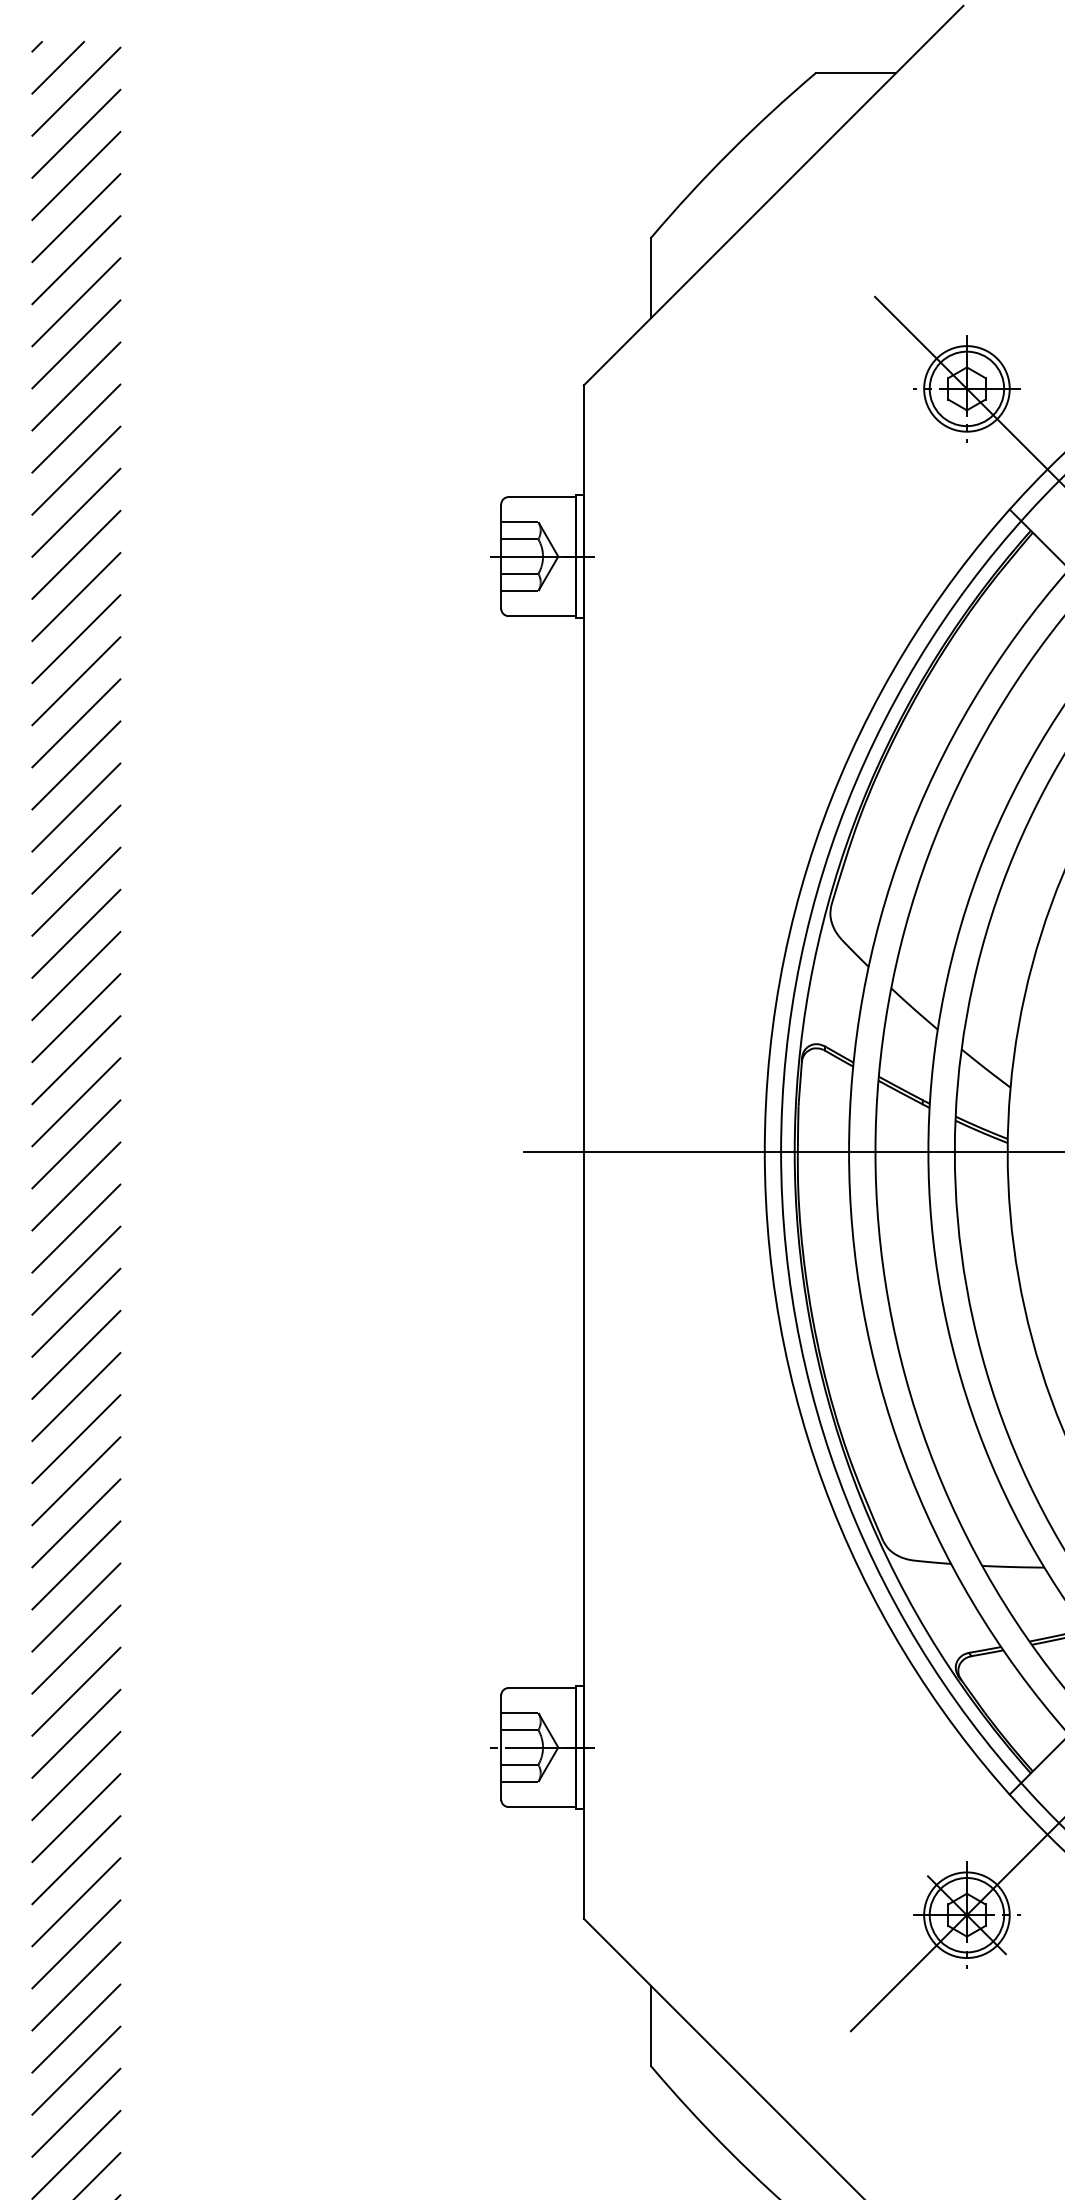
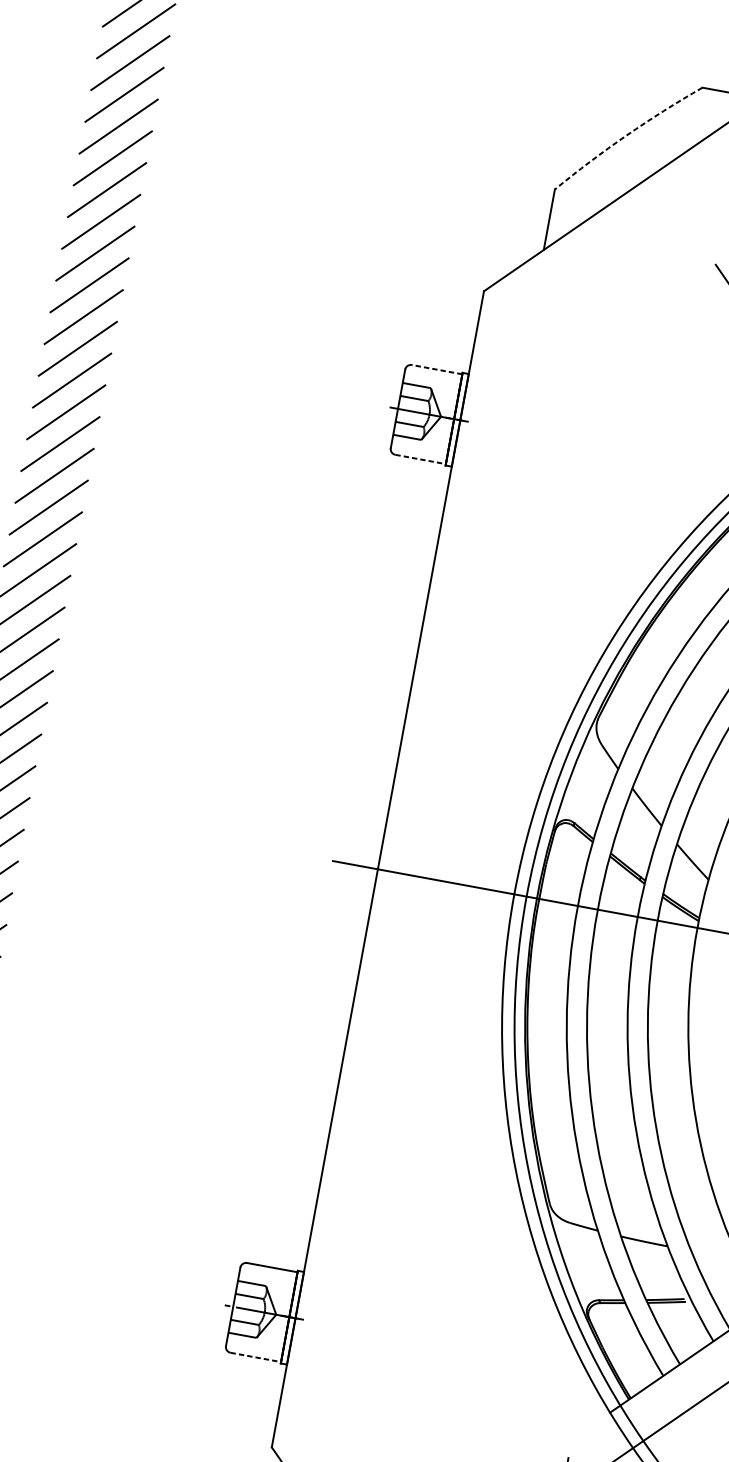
arc: (730, 152) -> (626, 135), solid -> dashed
line: (541, 497) -> (436, 369), solid -> dashed
line: (542, 616) -> (420, 459), solid -> dashed
line: (542, 1807) -> (256, 1357), solid -> dashed

